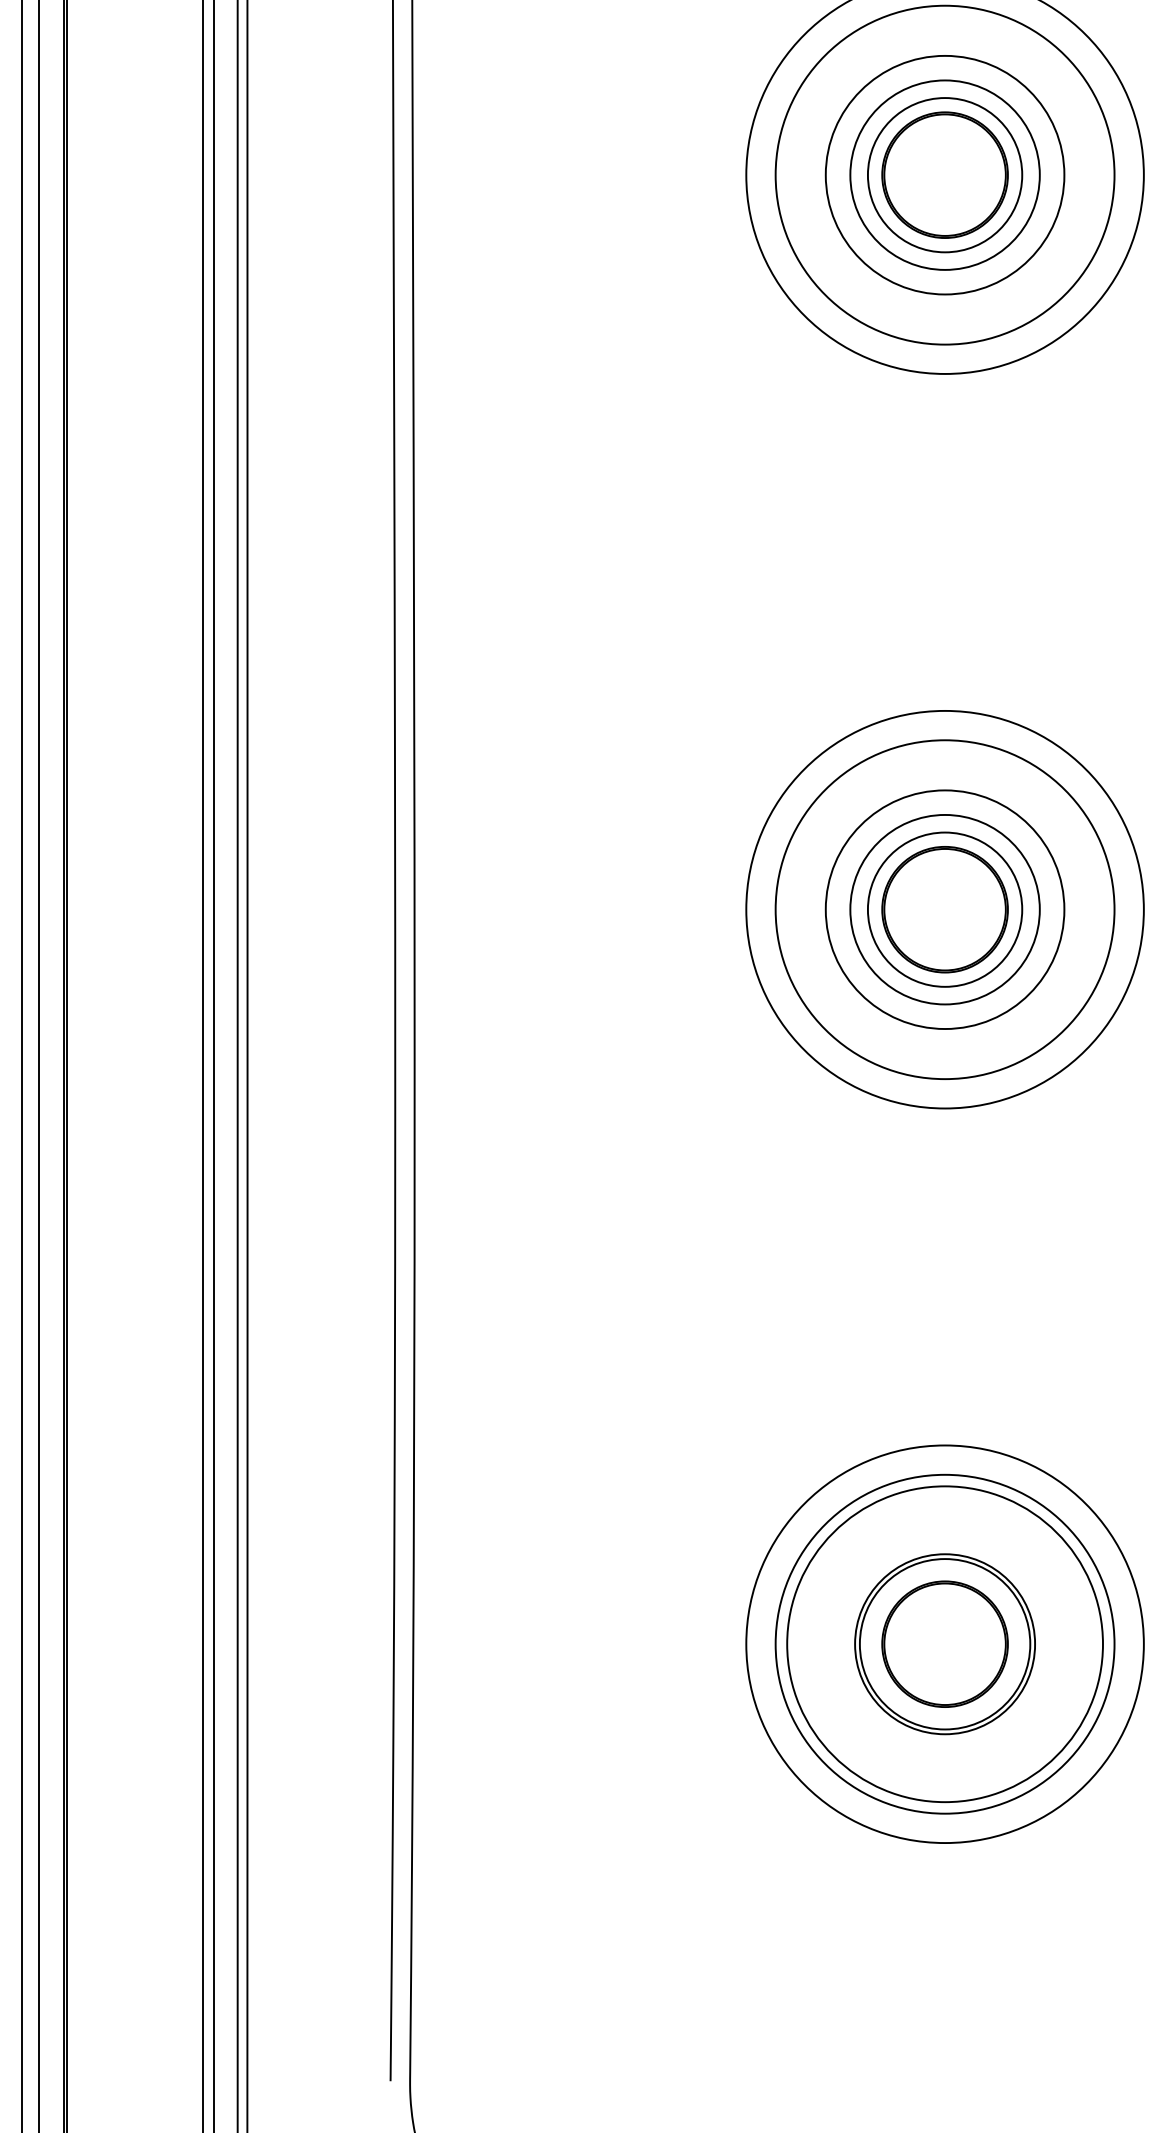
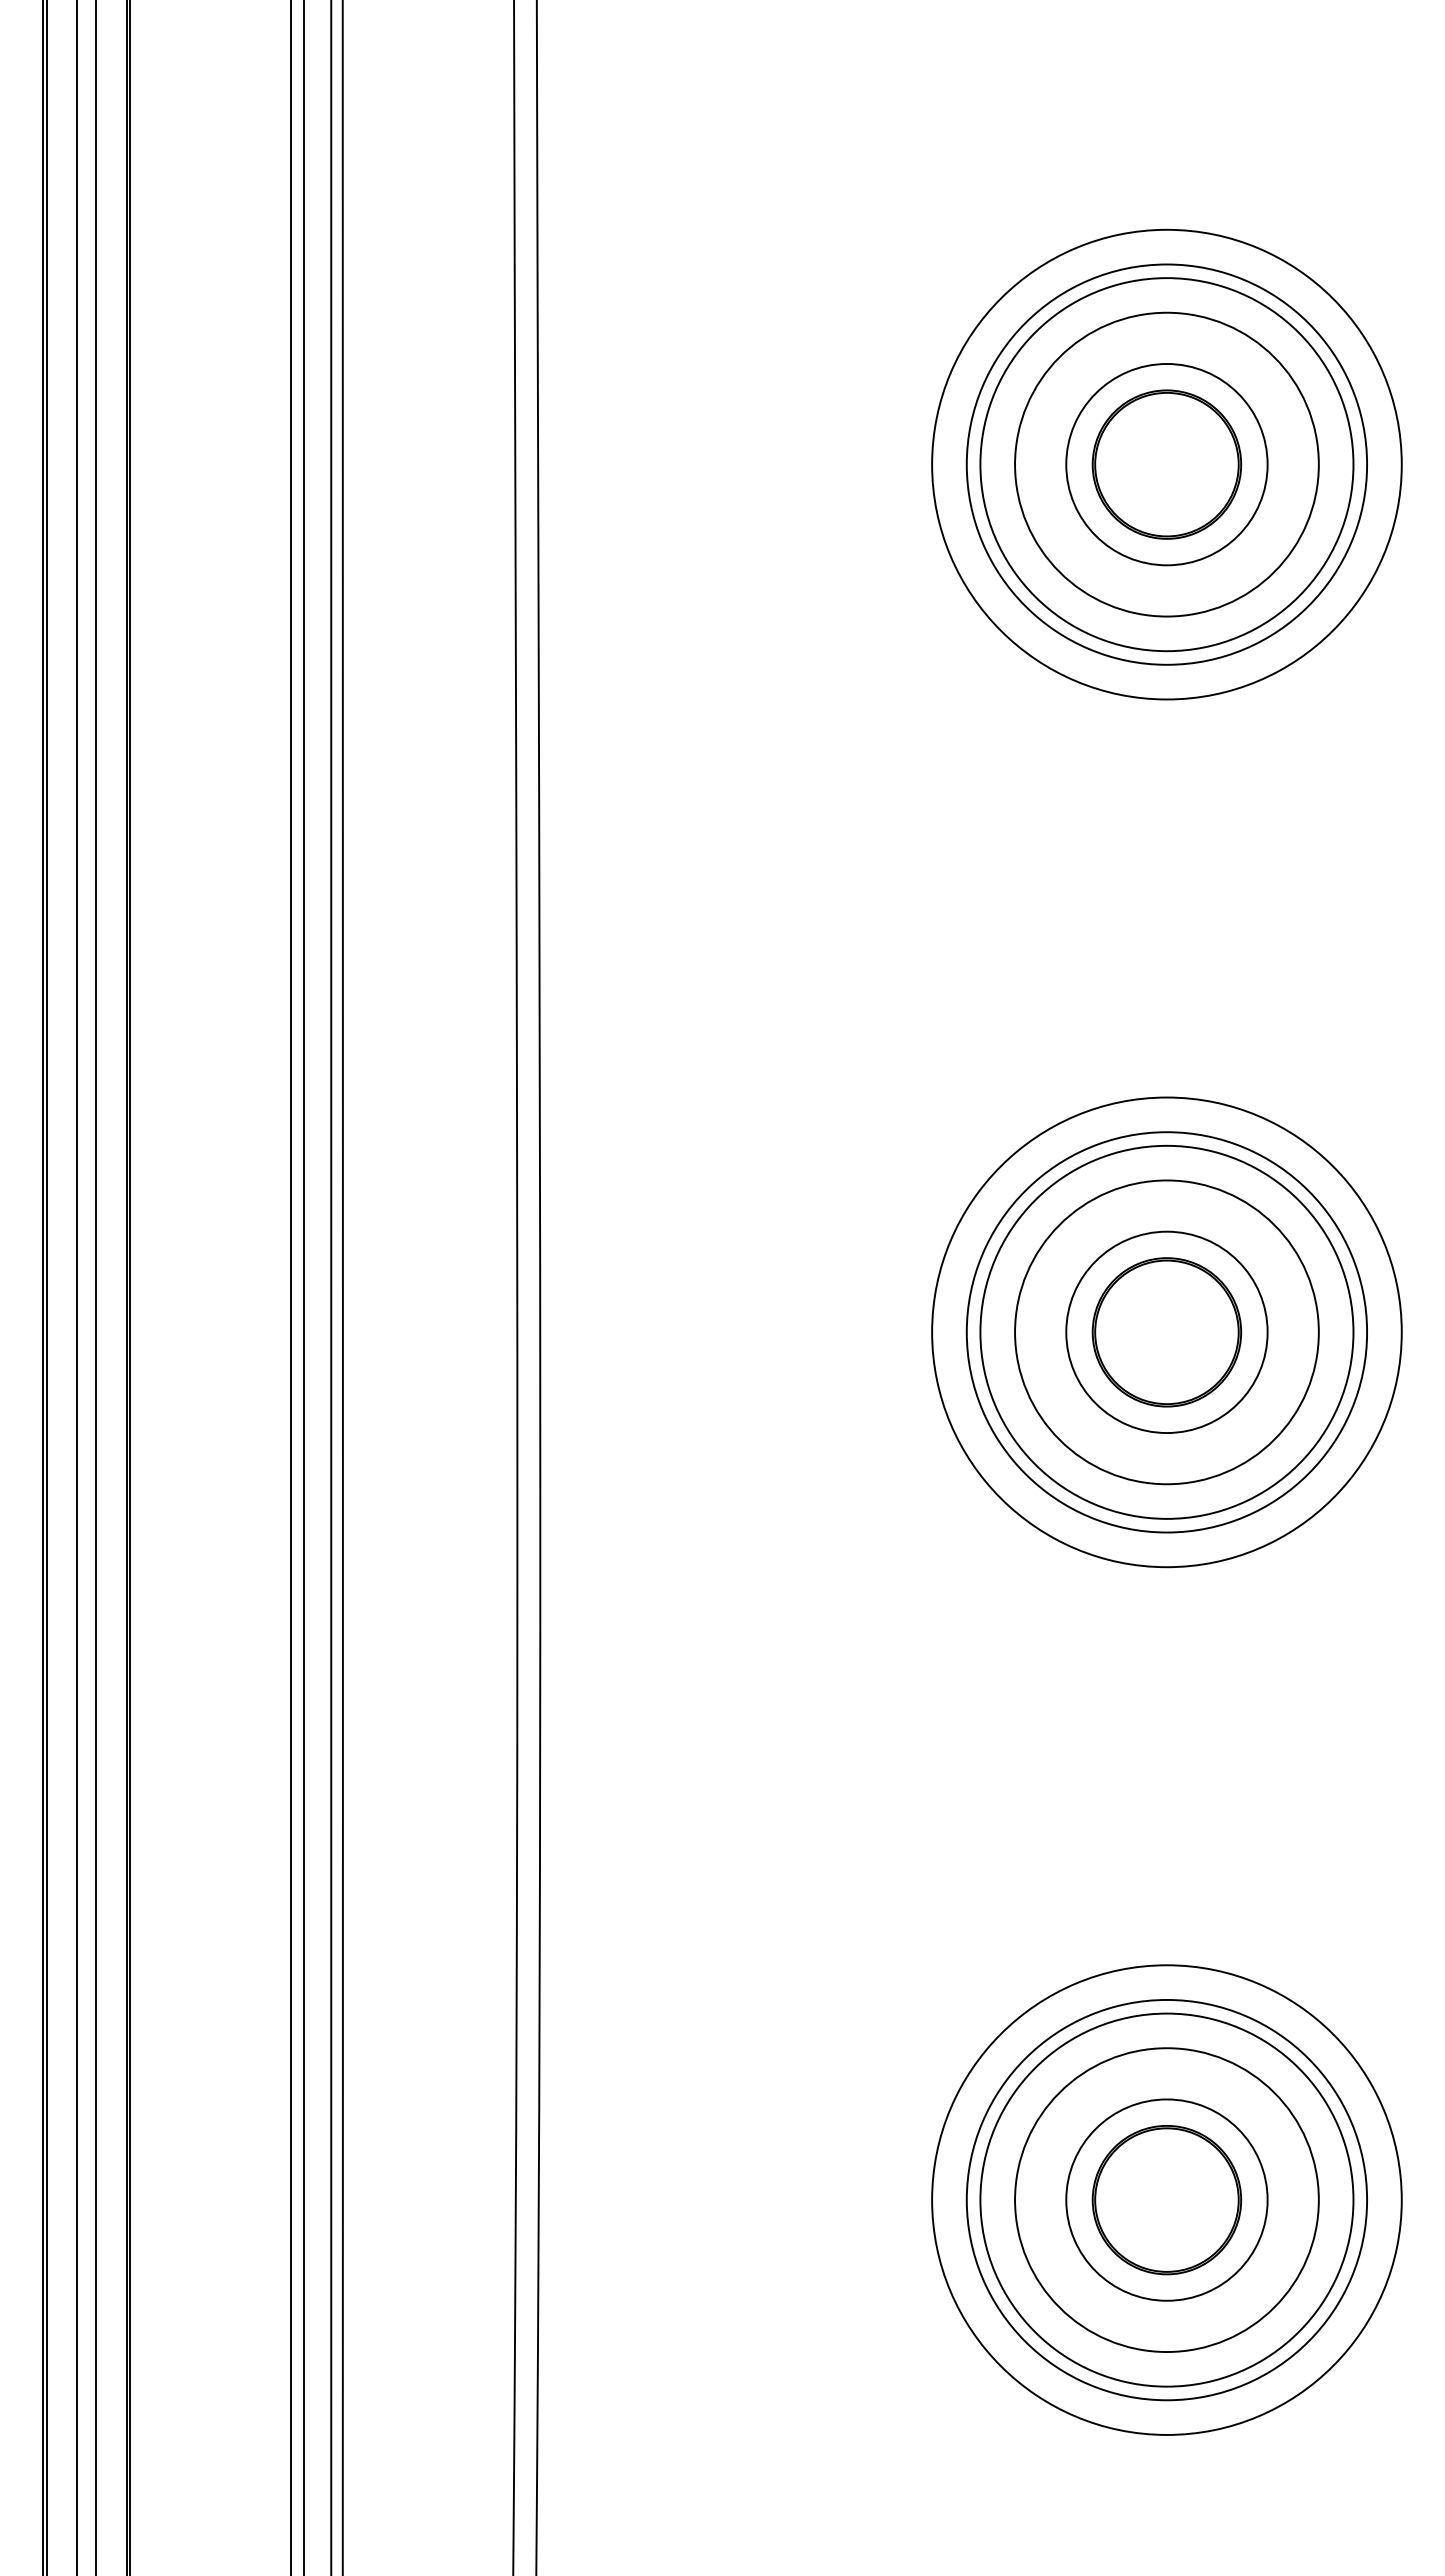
circle: (944, 175) -> (1166, 464), size x0.71
circle: (944, 175) -> (1166, 464), size x1.67
circle: (944, 175) -> (1166, 464), size x1.67
circle: (944, 908) -> (1166, 1331), size x1.67
circle: (944, 909) -> (1166, 1332), size x0.71
circle: (944, 909) -> (1166, 1332), size x1.67
circle: (944, 1644) -> (1166, 2200), size x1.43

